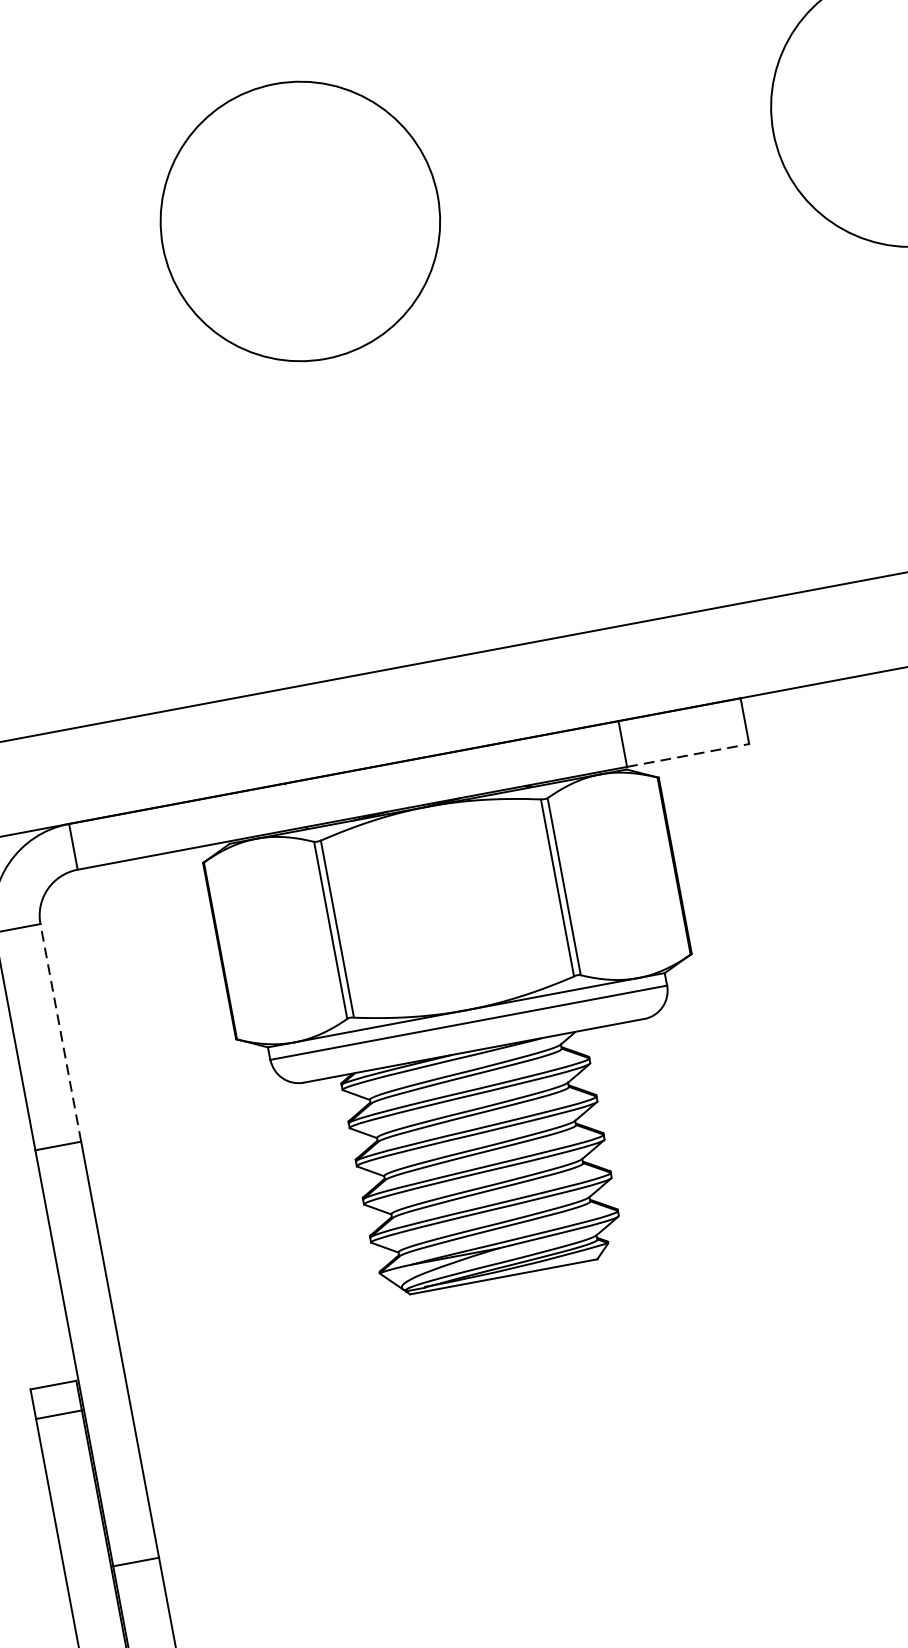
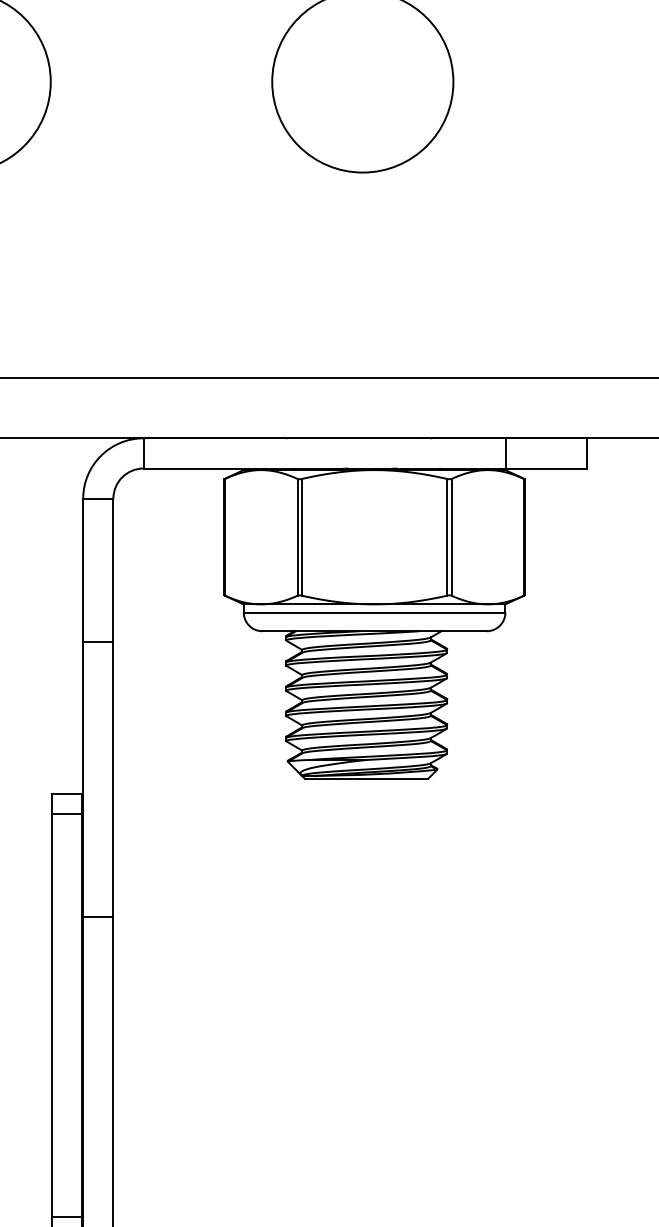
line: (688, 755) -> (546, 468), dashed -> solid
line: (60, 1032) -> (113, 570), dashed -> solid

